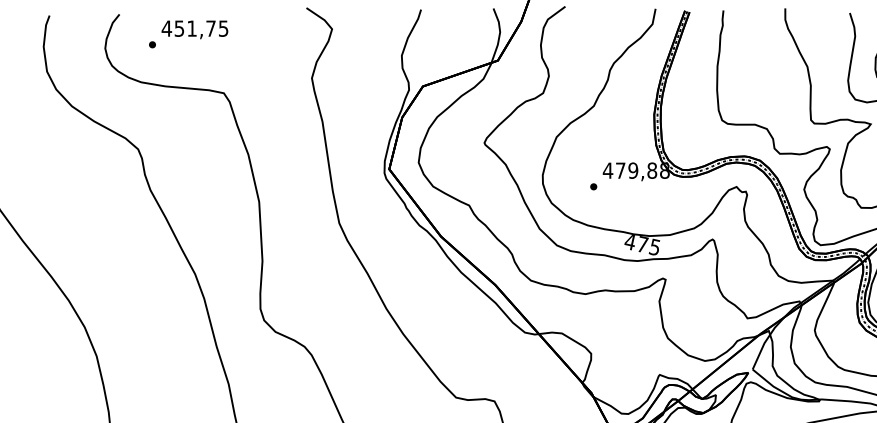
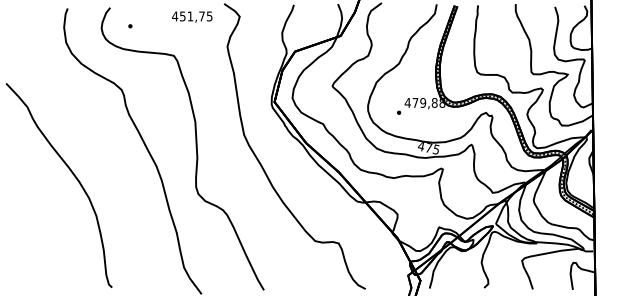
text: (195, 28) -> (192, 16), moved

